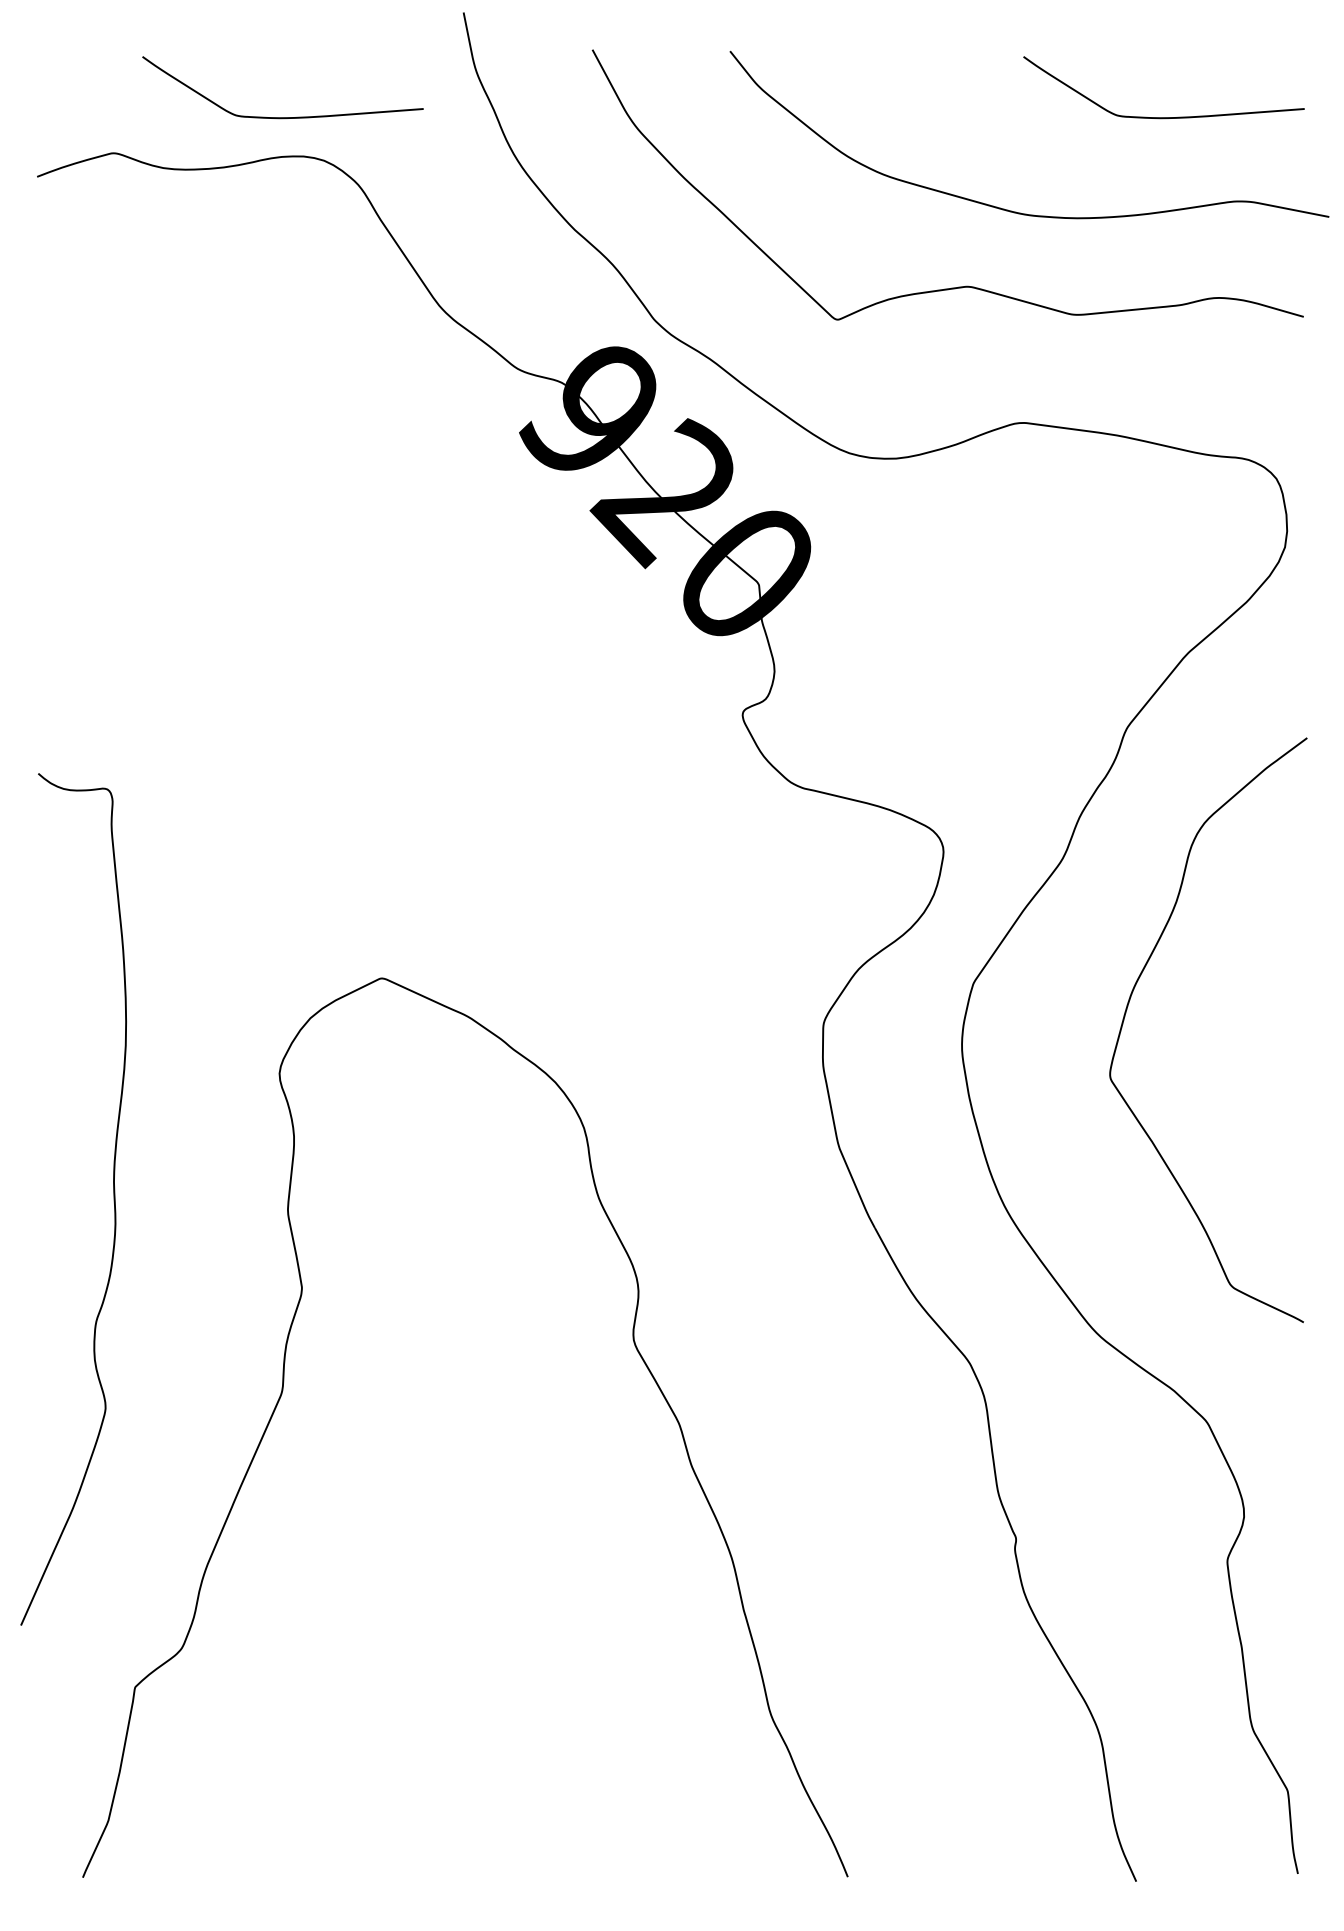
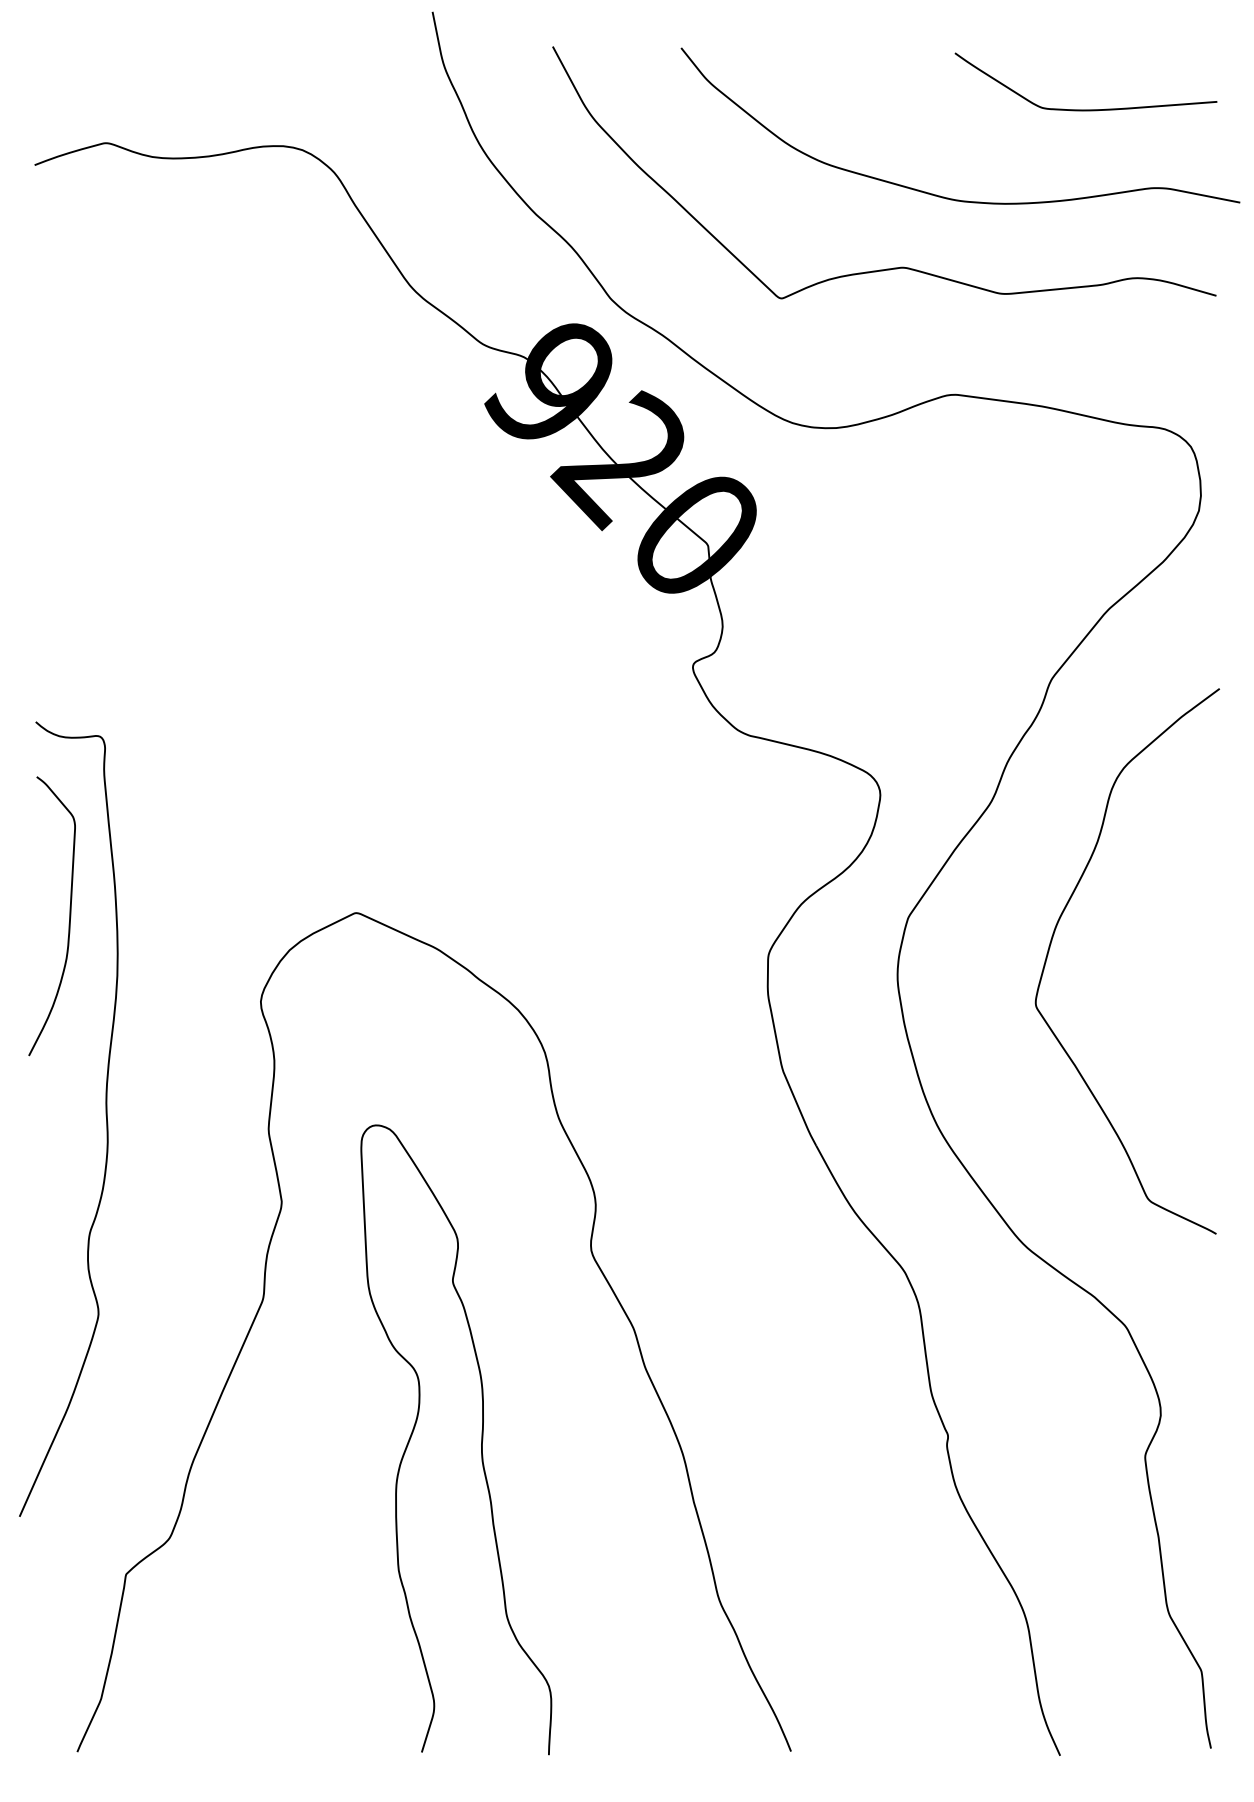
curve: (282, 117) -> (263, 109), removed
curve: (74, 982) -> (69, 916), added
curve: (516, 1542) -> (481, 1439), added

